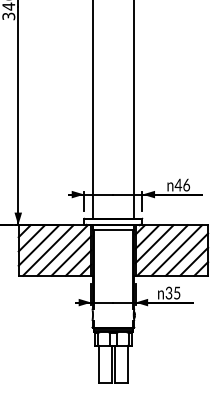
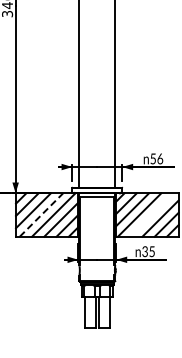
text: (178, 184) -> (153, 158), 46 -> 56
line: (176, 249) -> (151, 214), removed
line: (48, 250) -> (41, 215), solid -> dashed

